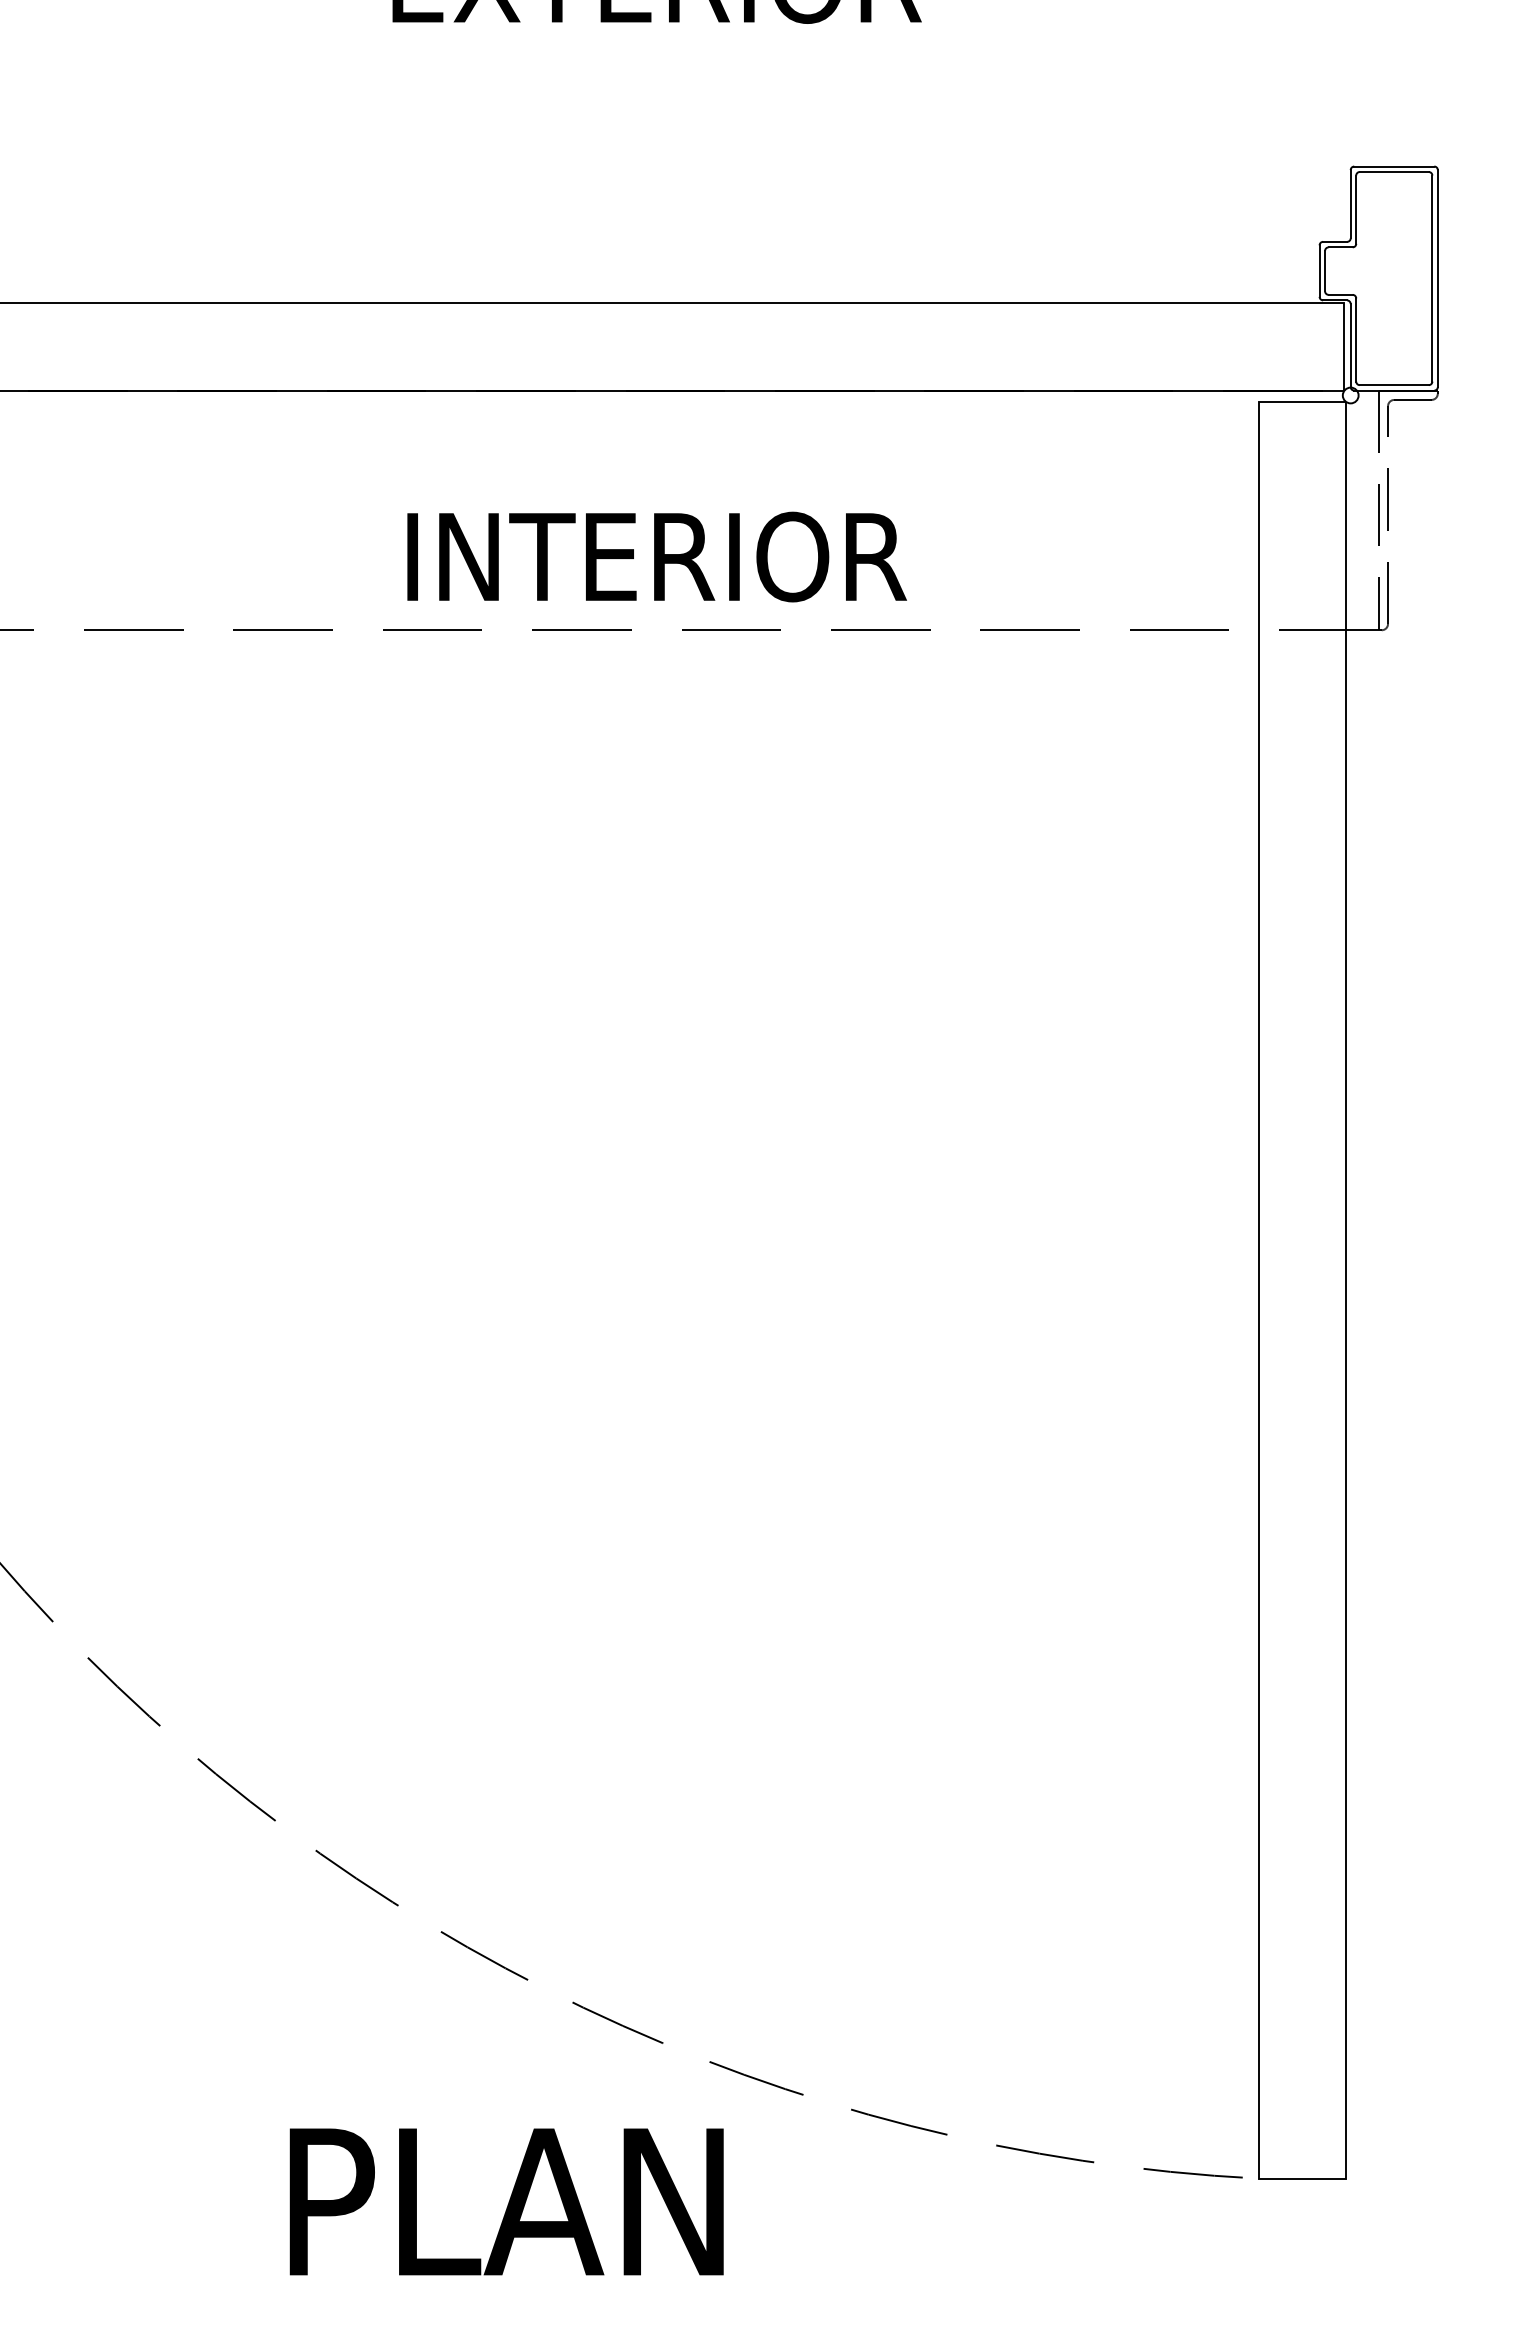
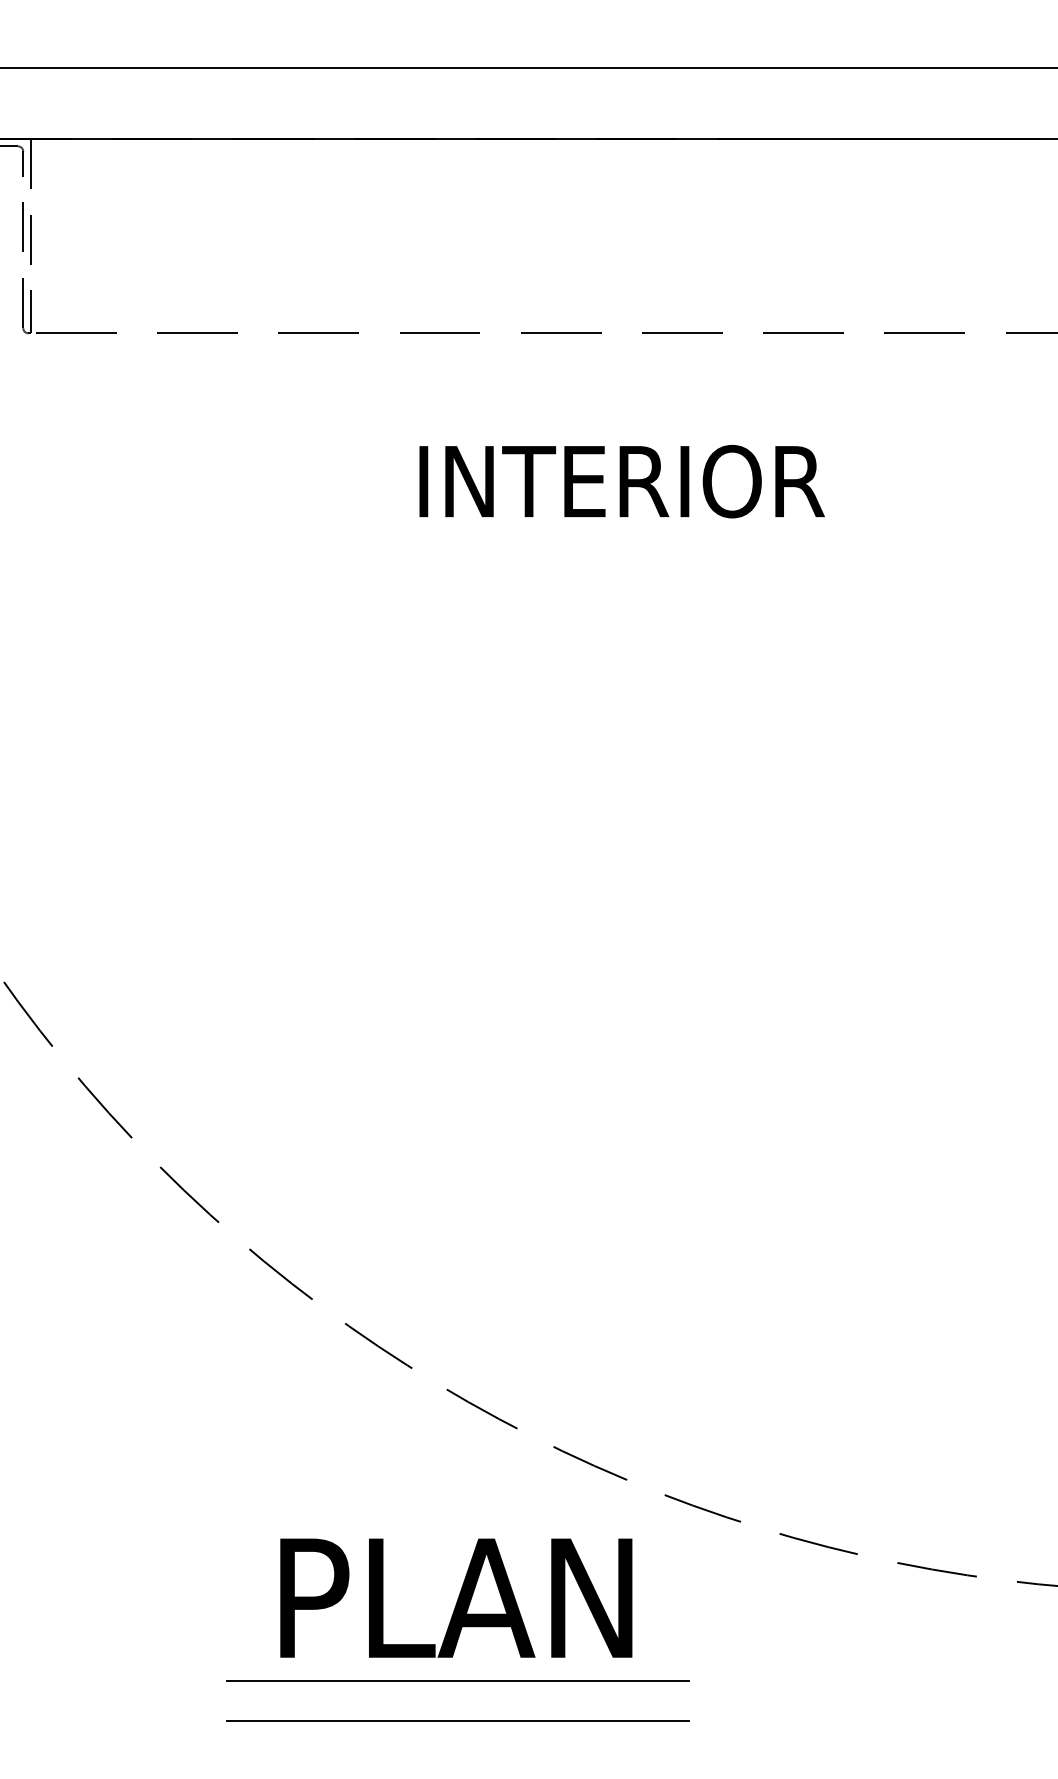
text: (656, 556) -> (621, 481), moved
text: (506, 2201) -> (456, 1597), moved
line: (454, 2291) -> (457, 1681), added
line: (454, 2340) -> (457, 1721), added

